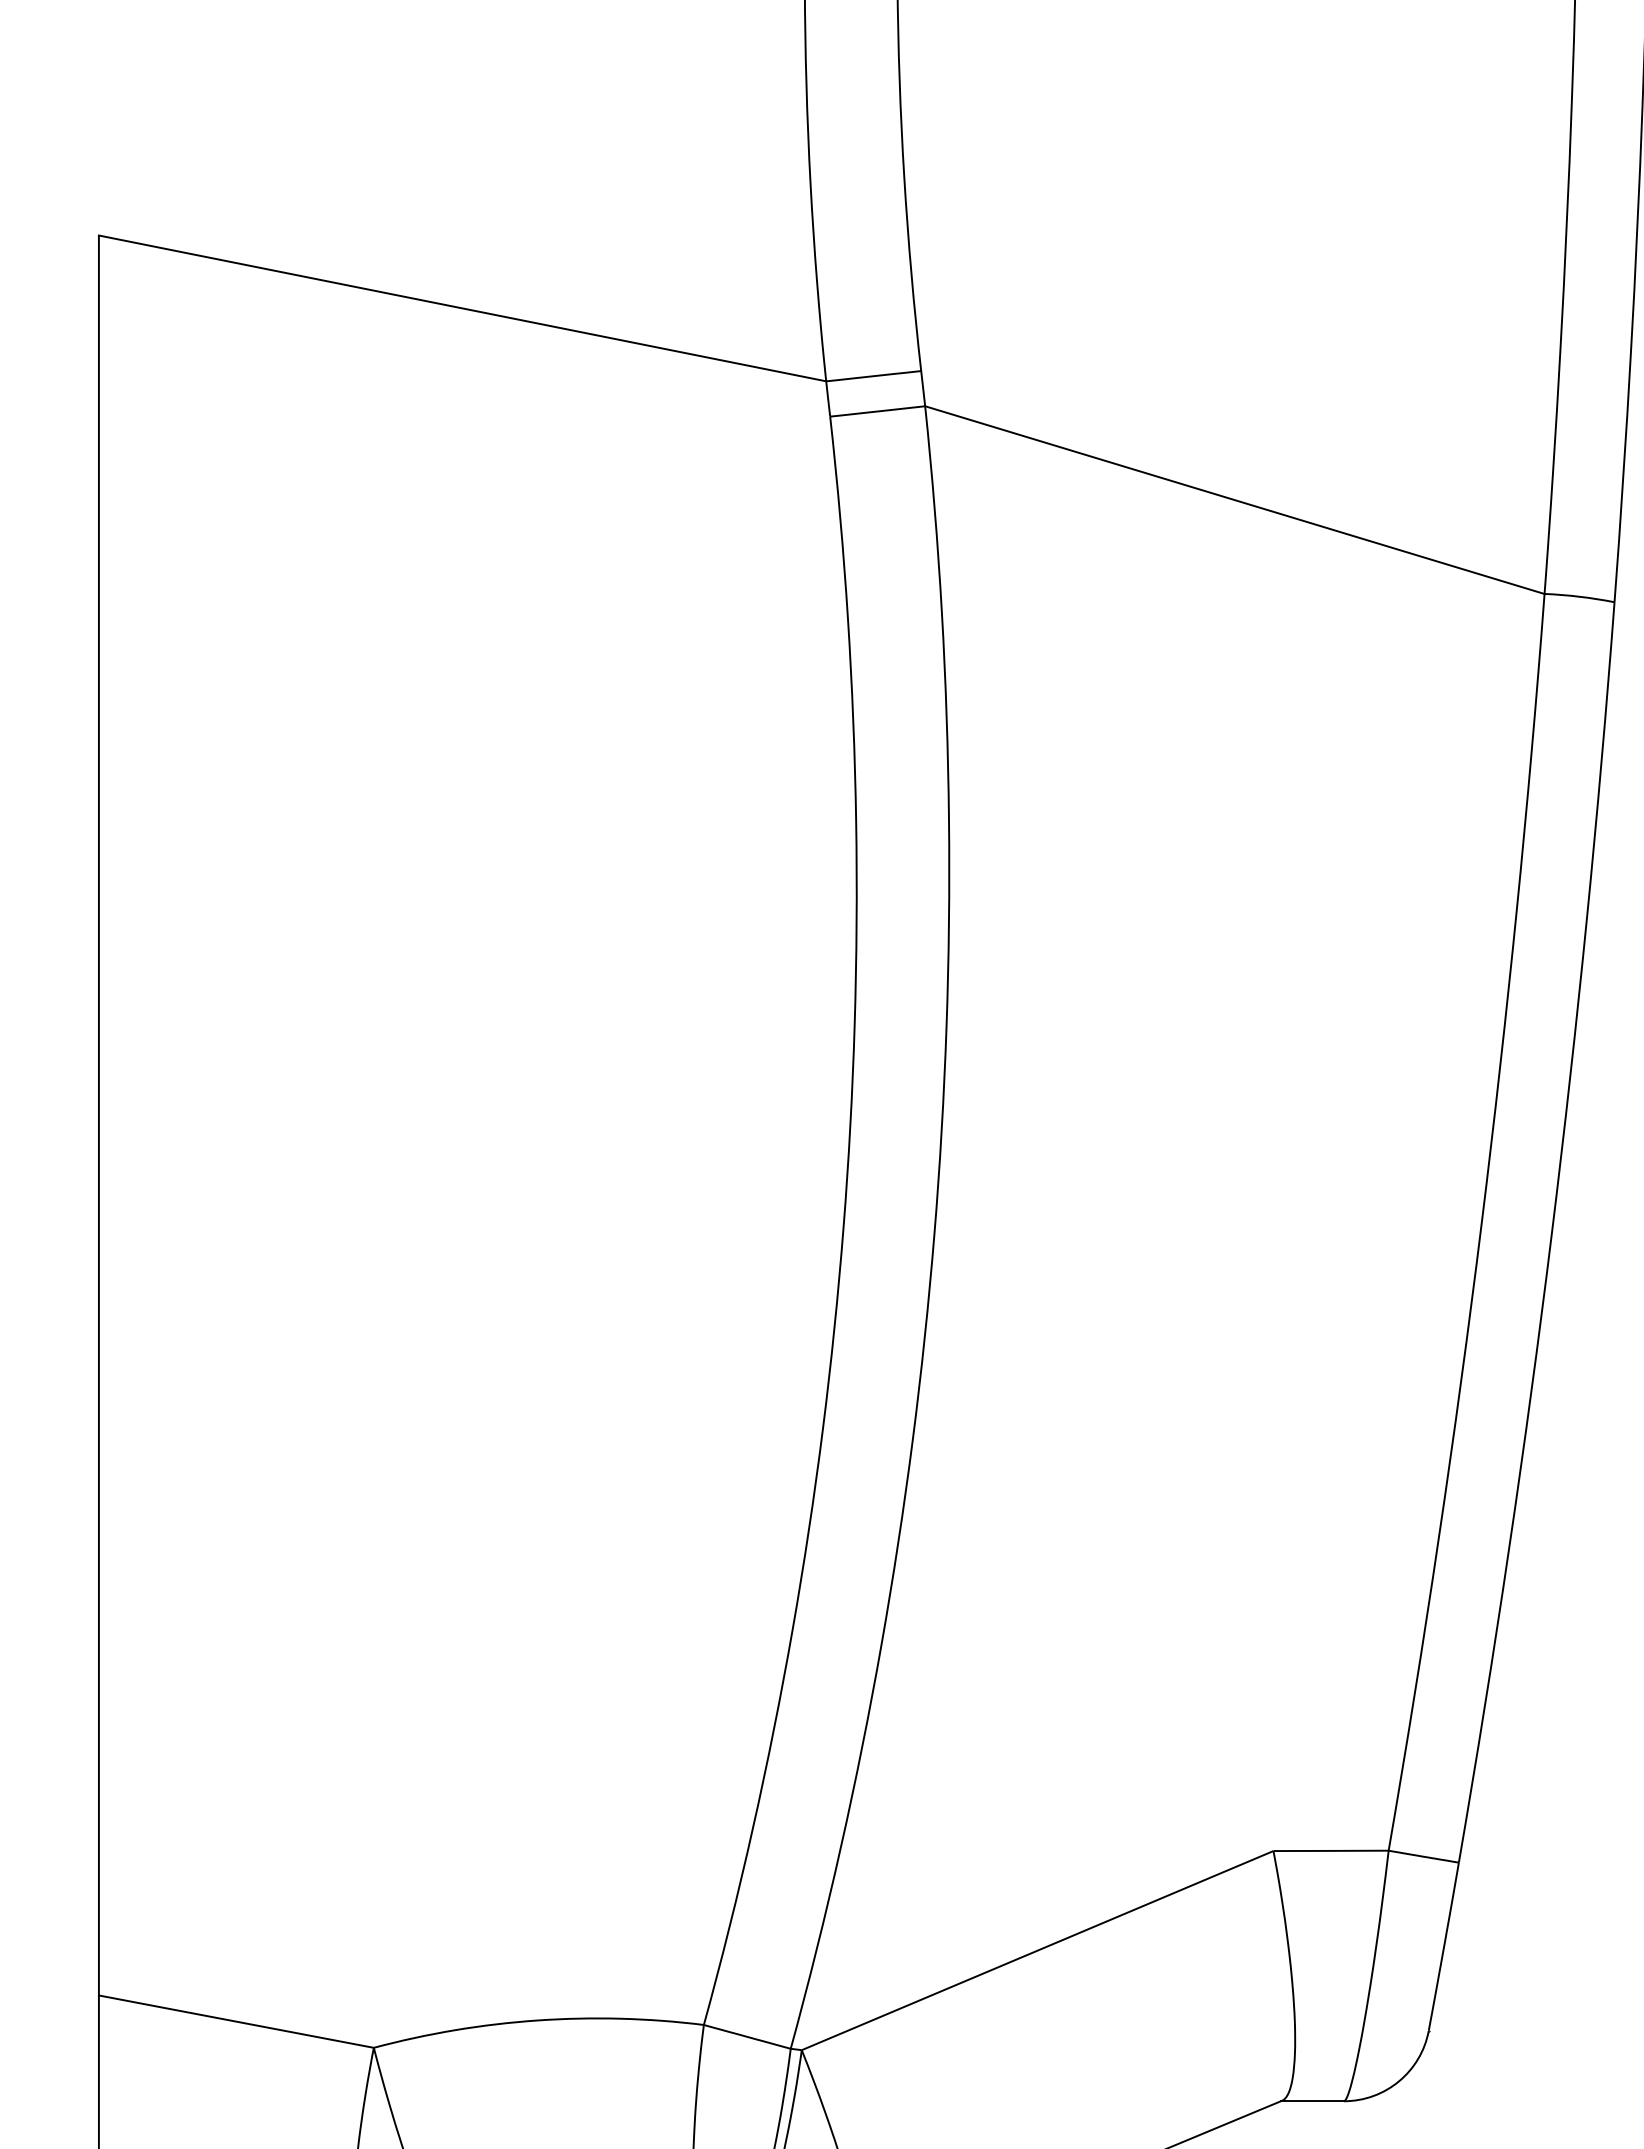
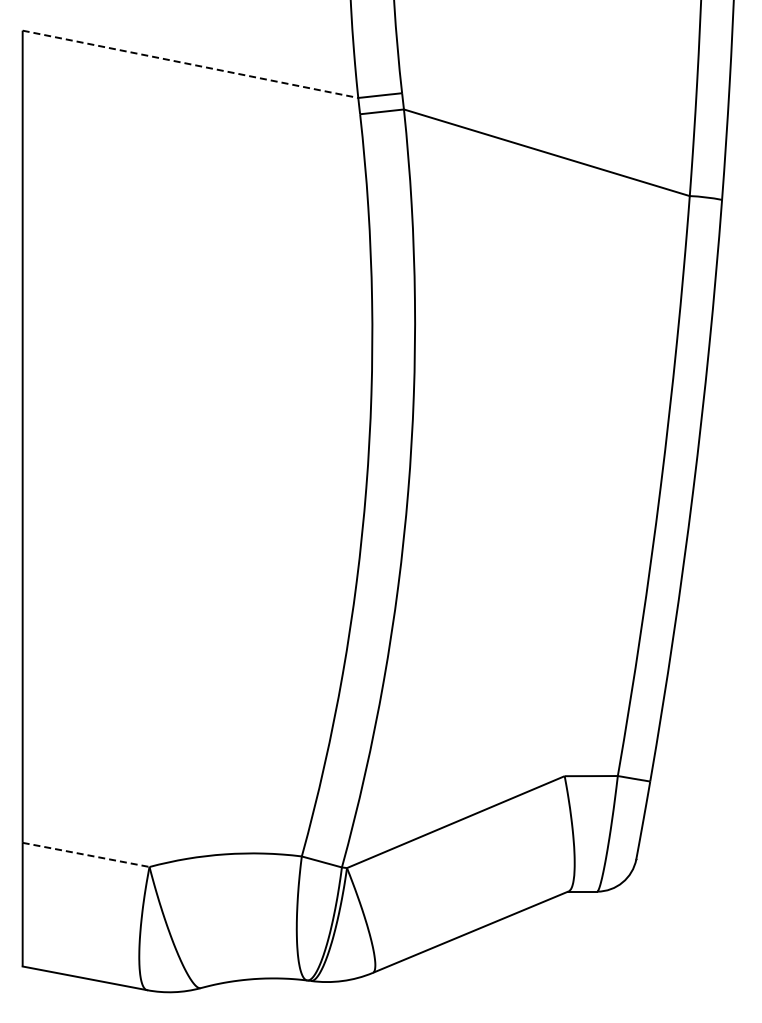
line: (462, 308) -> (190, 64), solid -> dashed
line: (237, 2020) -> (86, 854), solid -> dashed

